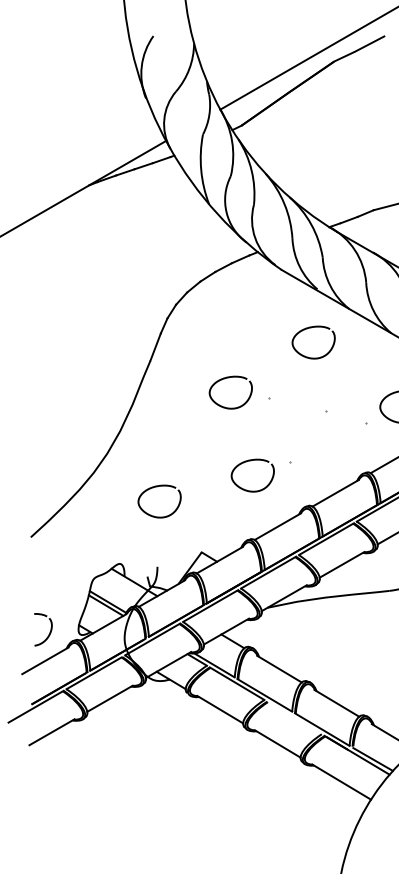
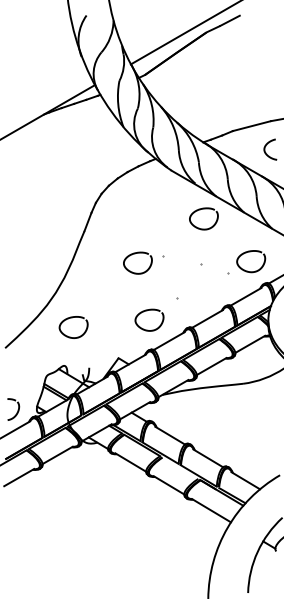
curve: (308, 329) -> (200, 210), moved
curve: (227, 379) -> (135, 254), moved
curve: (249, 462) -> (147, 311), moved
curve: (157, 488) -> (72, 318), moved

